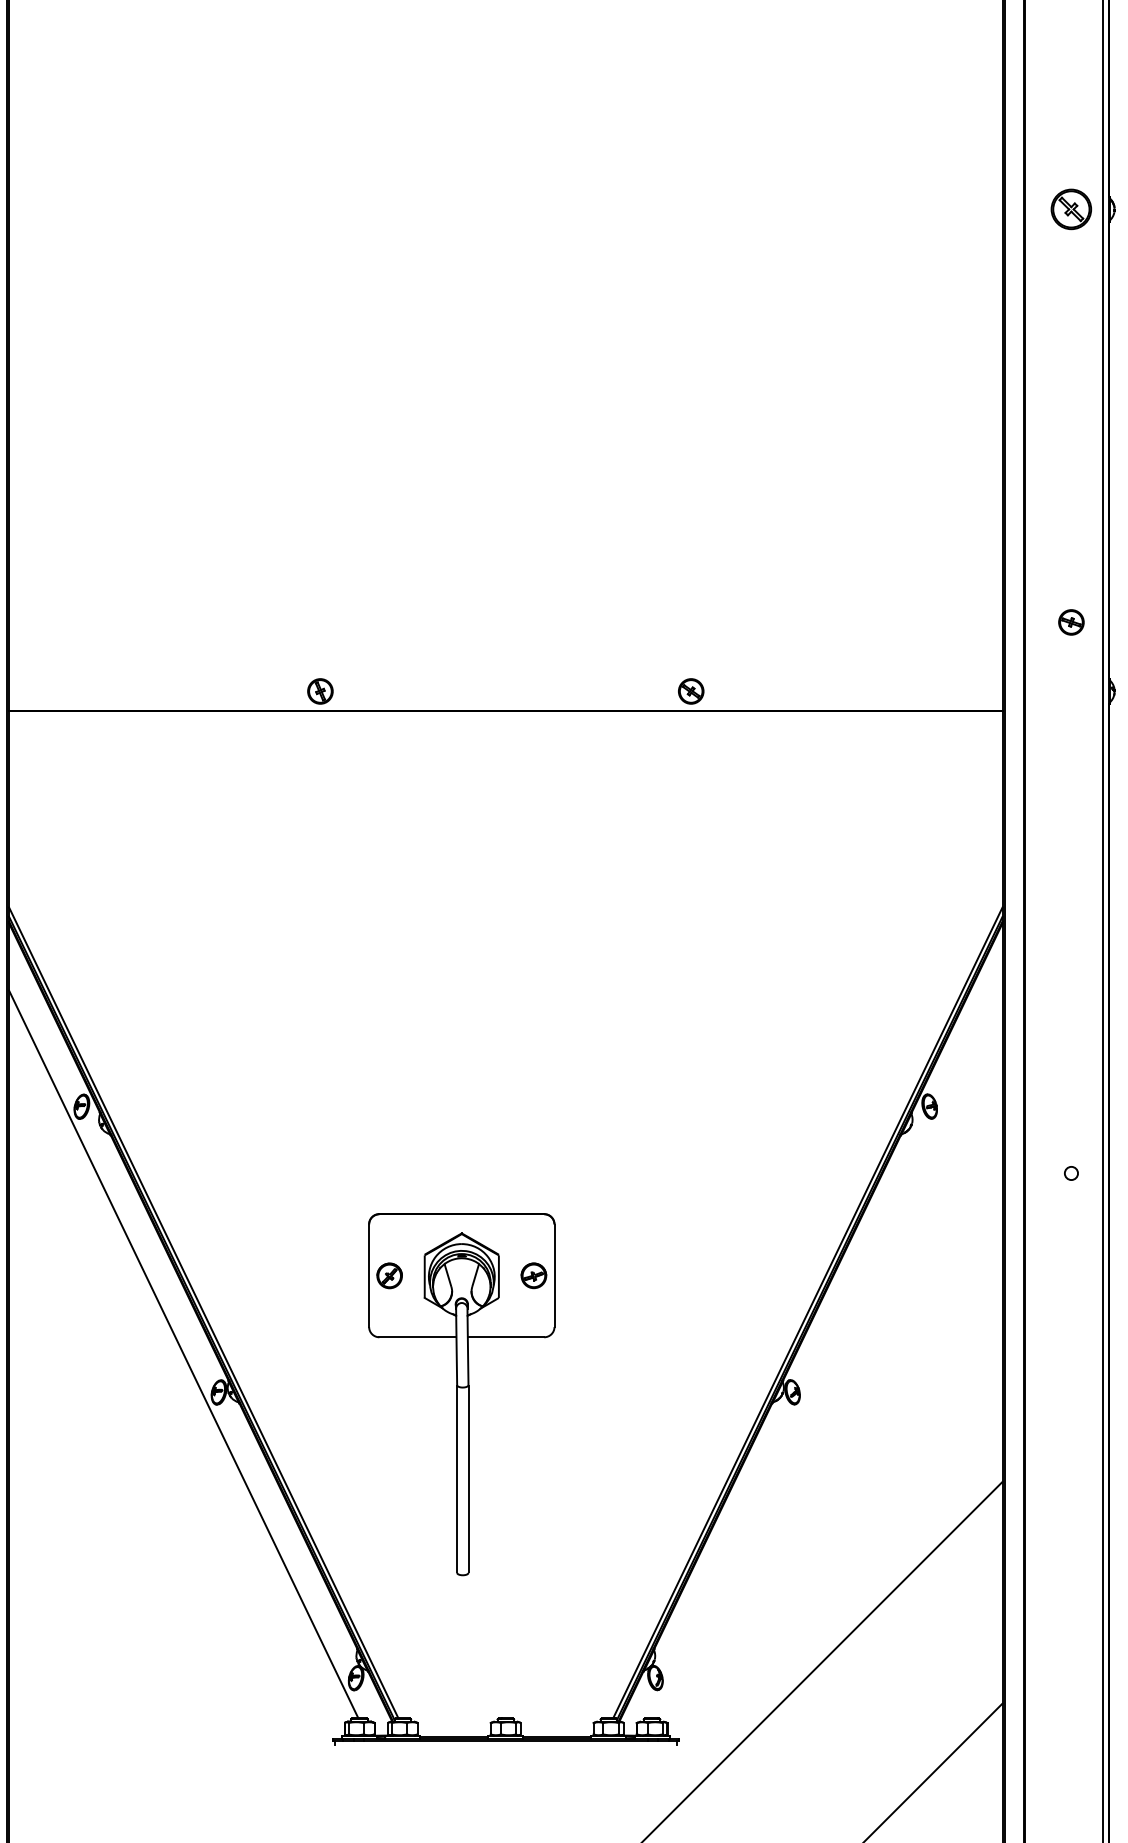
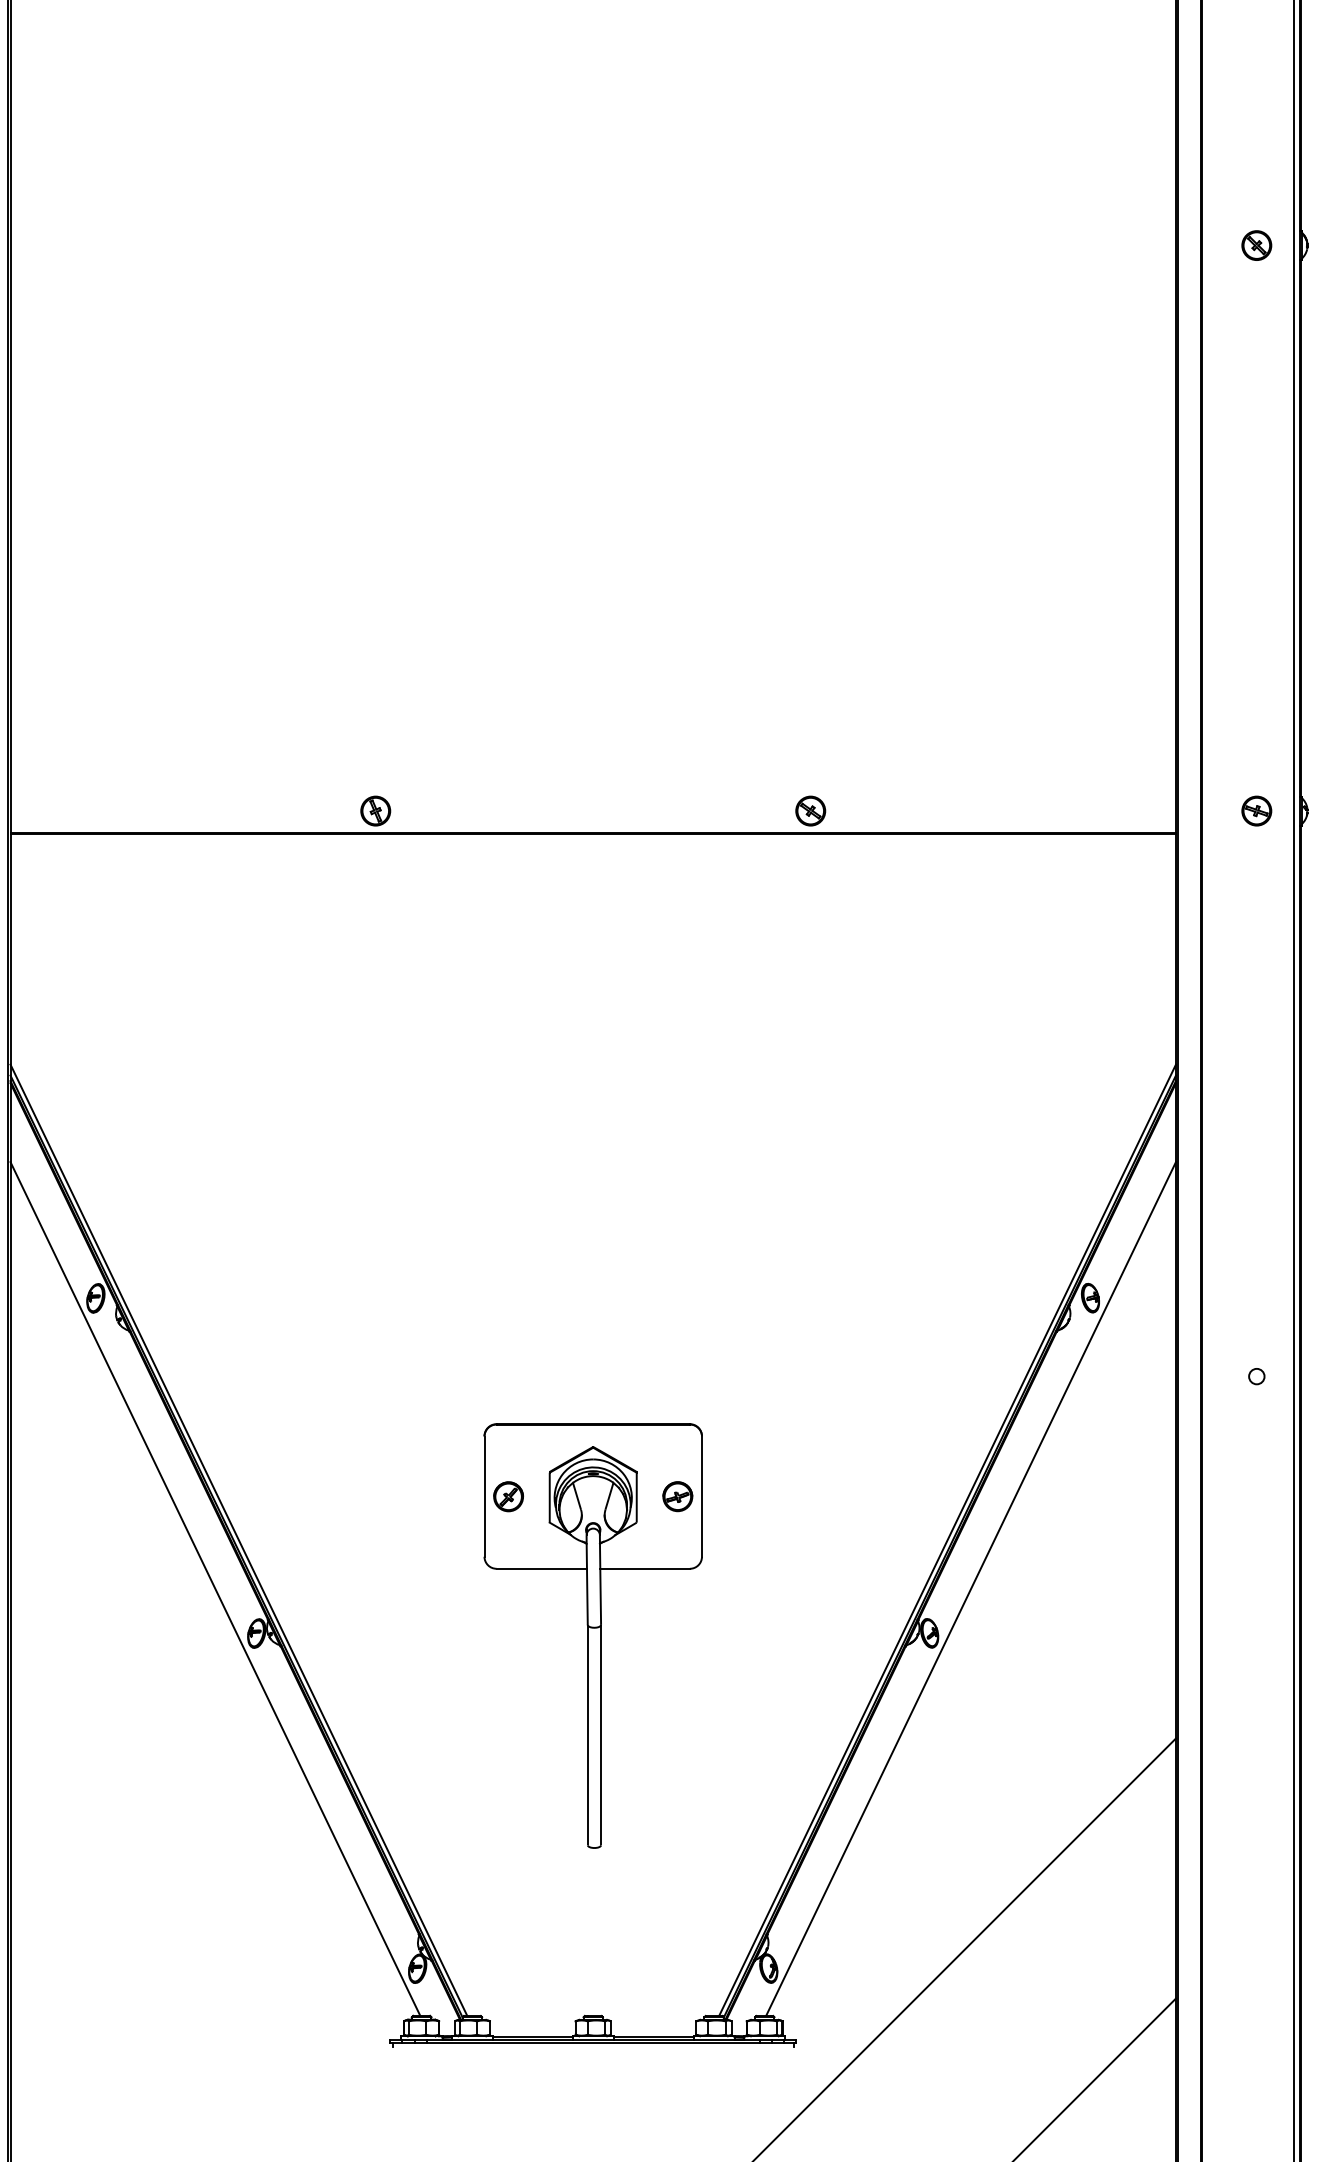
part: (1071, 209) -> (1256, 245), size x0.62
part: (1071, 622) -> (1256, 811), moved
line: (827, 1354) -> (970, 1588), added
part: (461, 1394) -> (592, 1635), moved

